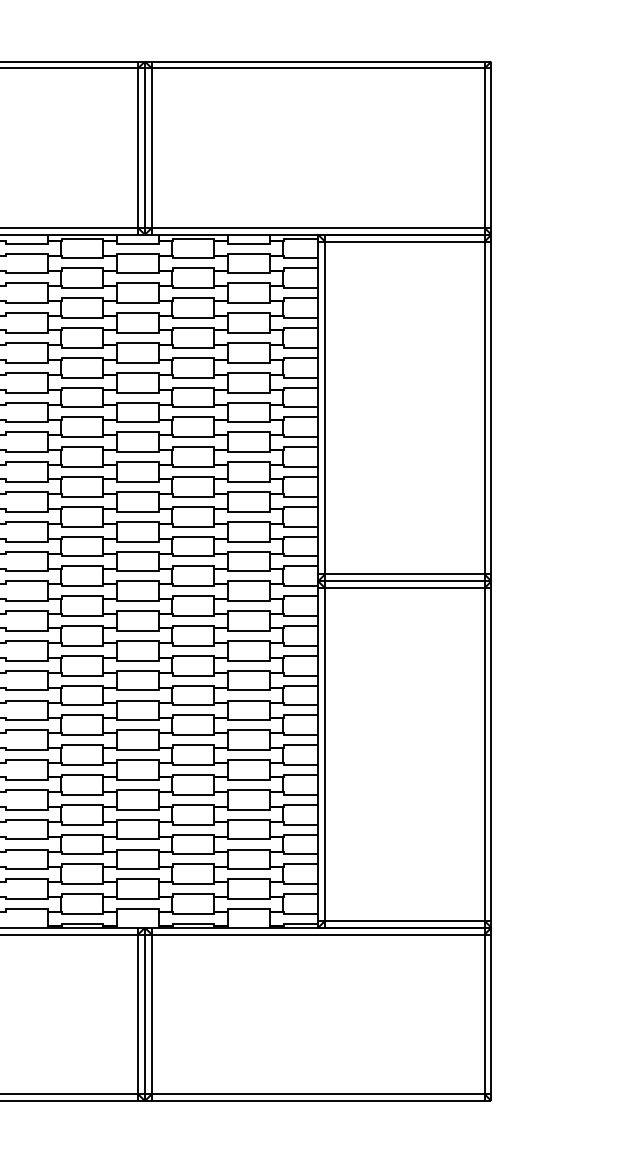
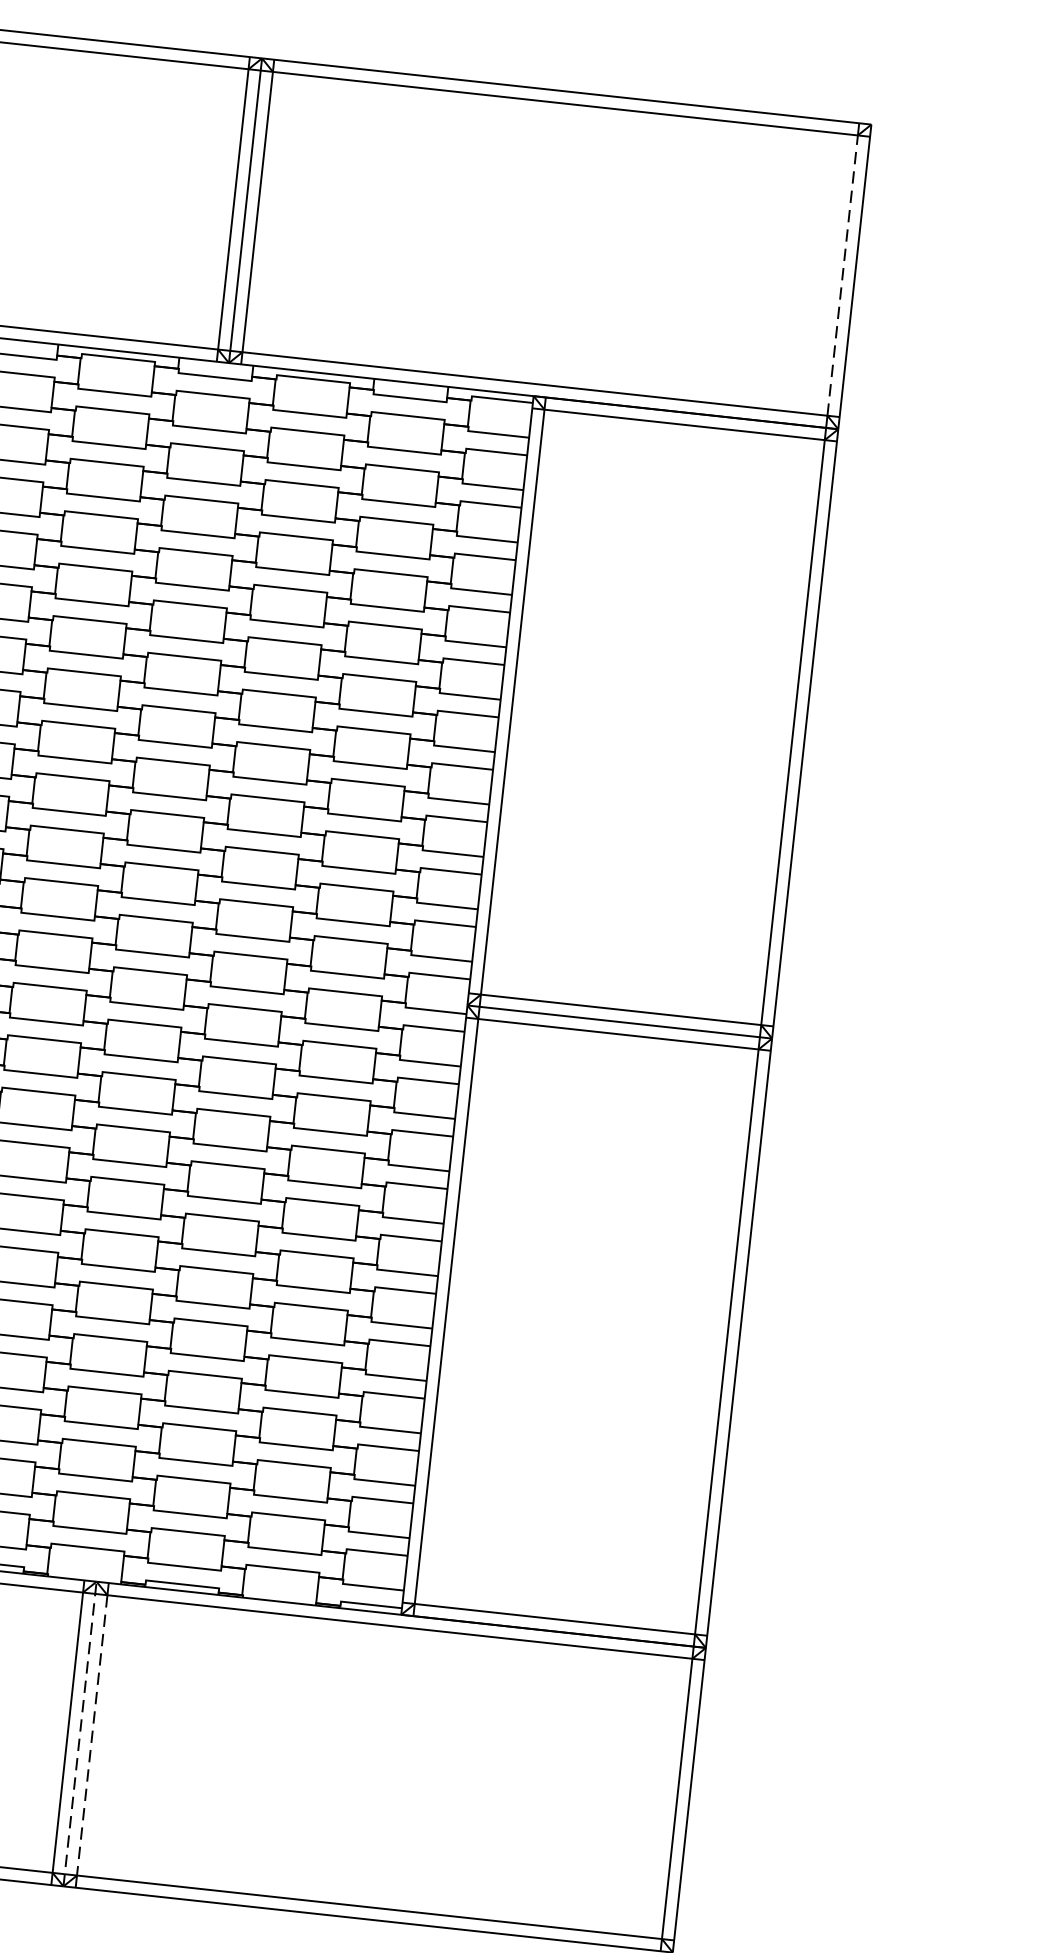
line: (484, 148) -> (842, 276), solid -> dashed
line: (144, 1014) -> (79, 1734), solid -> dashed
line: (151, 1014) -> (91, 1735), solid -> dashed

